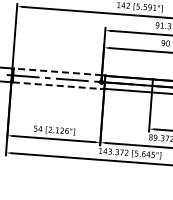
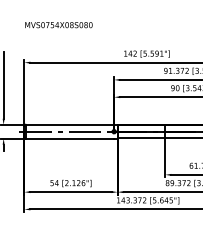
line: (57, 71) -> (69, 124), dashed -> solid
line: (57, 85) -> (70, 138), dashed -> solid

